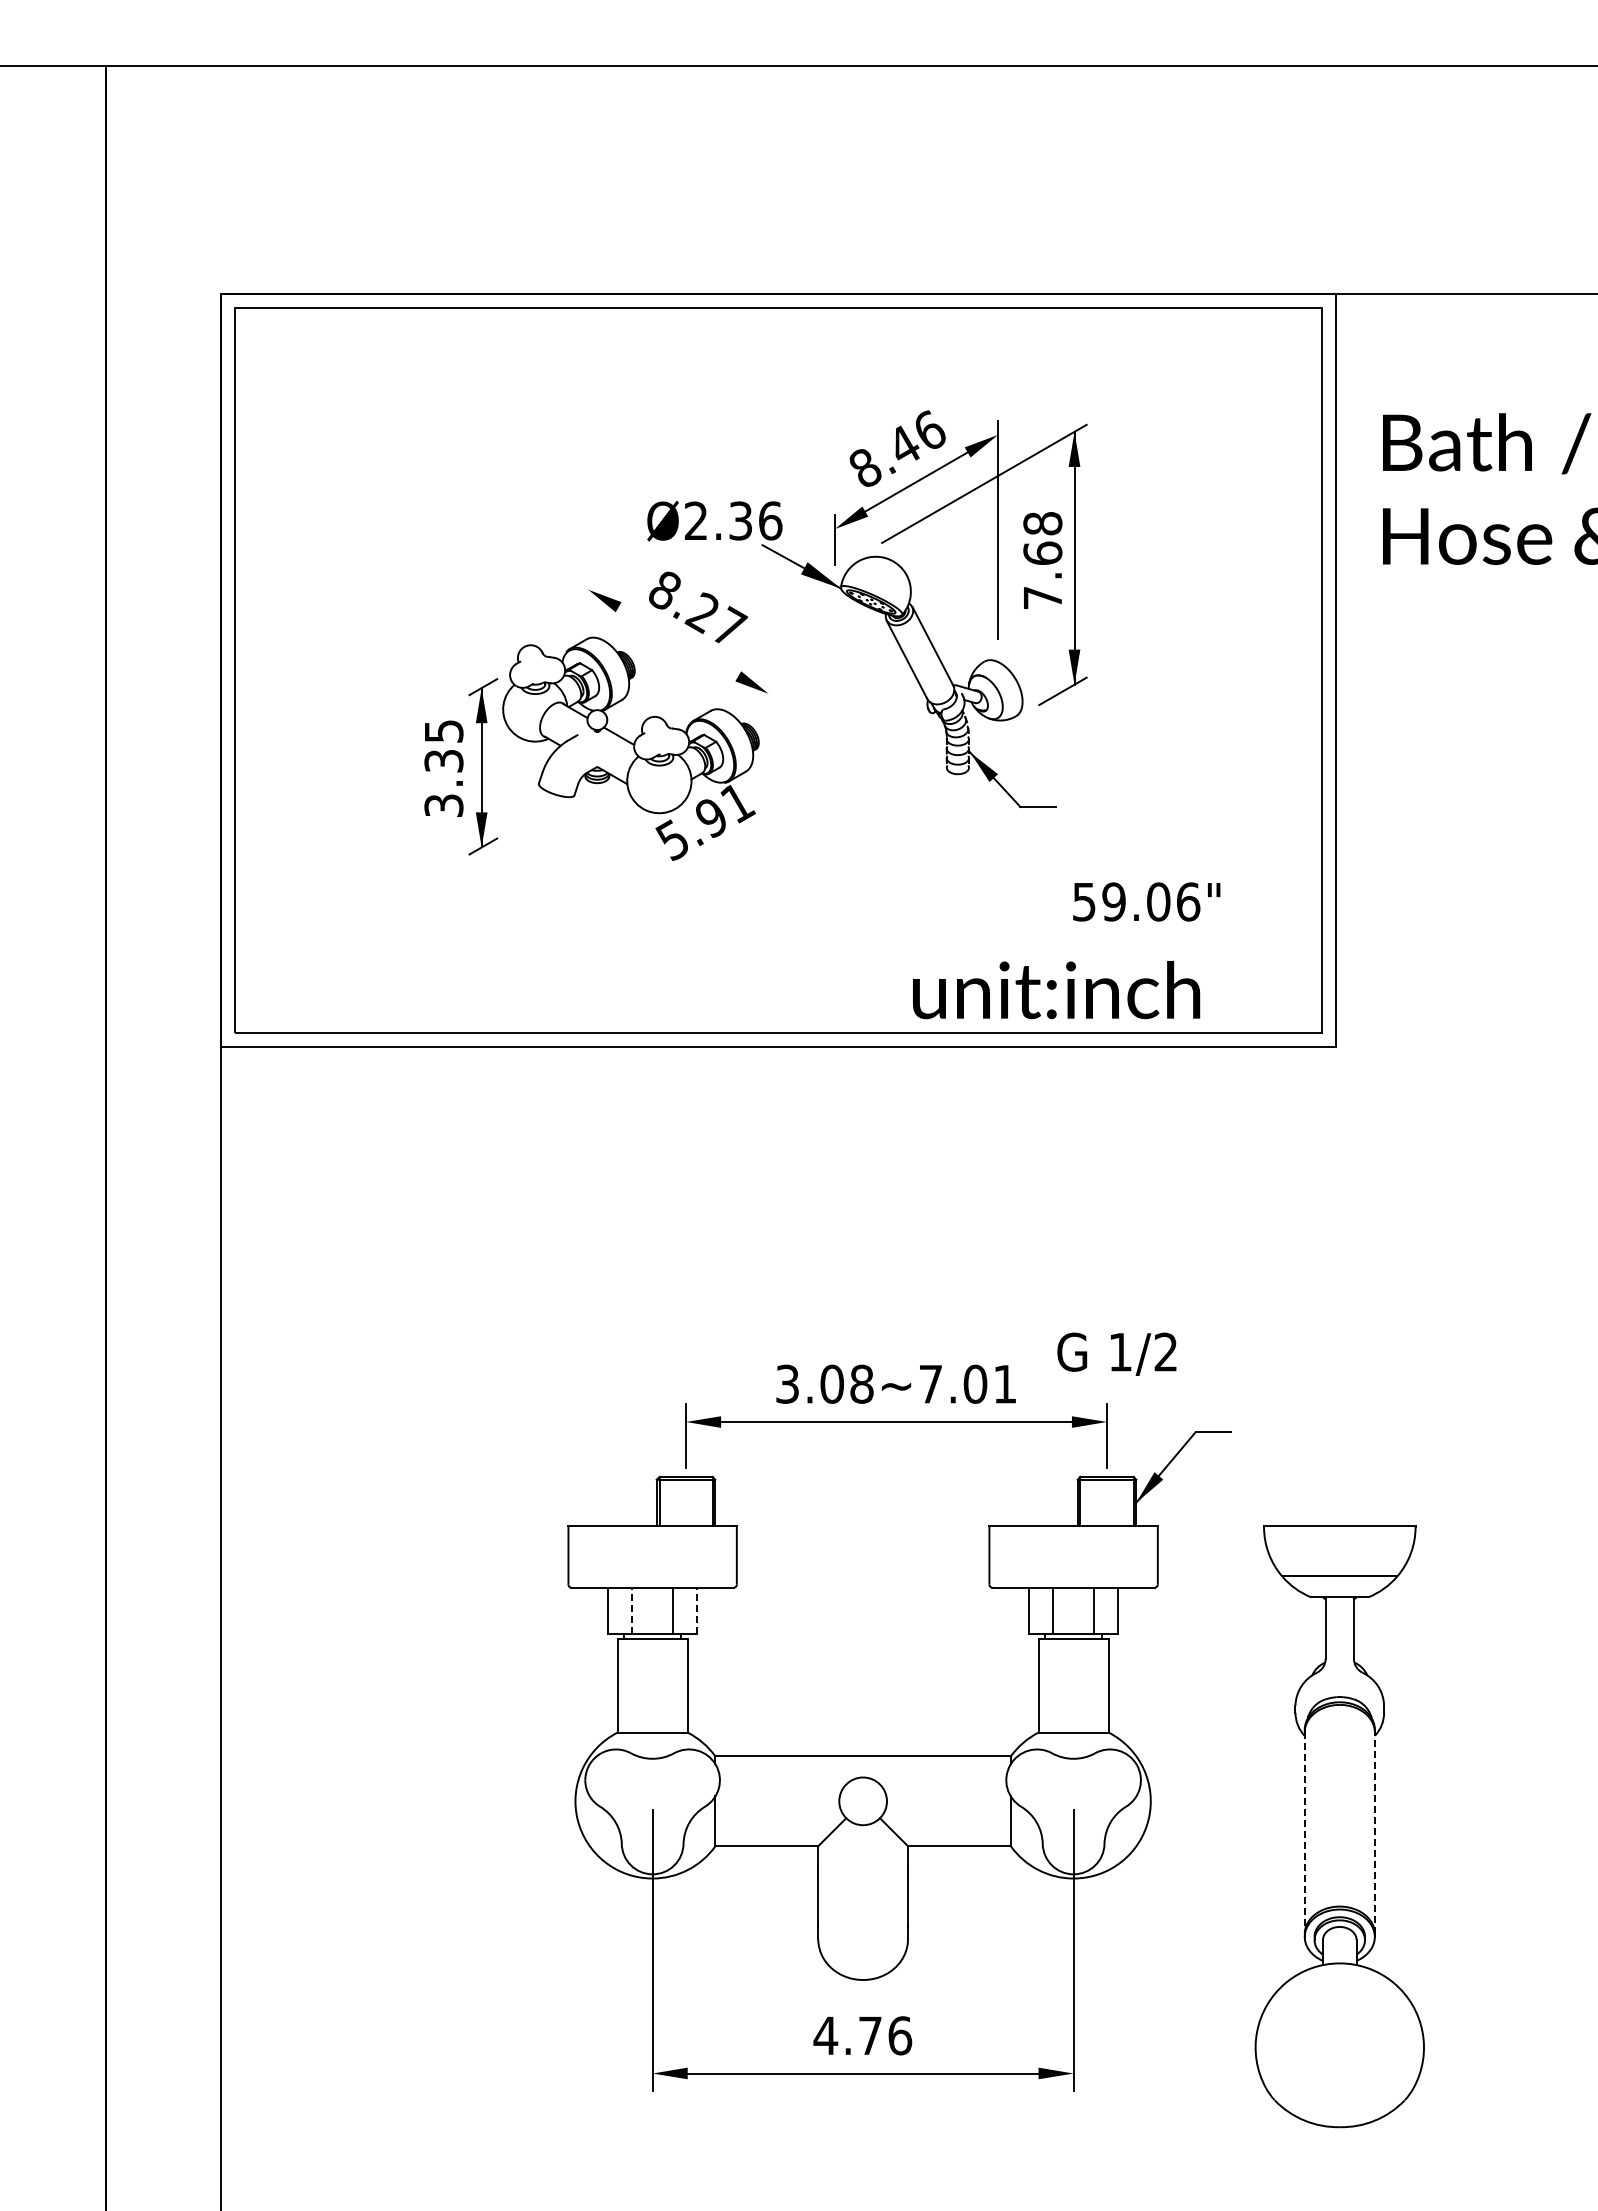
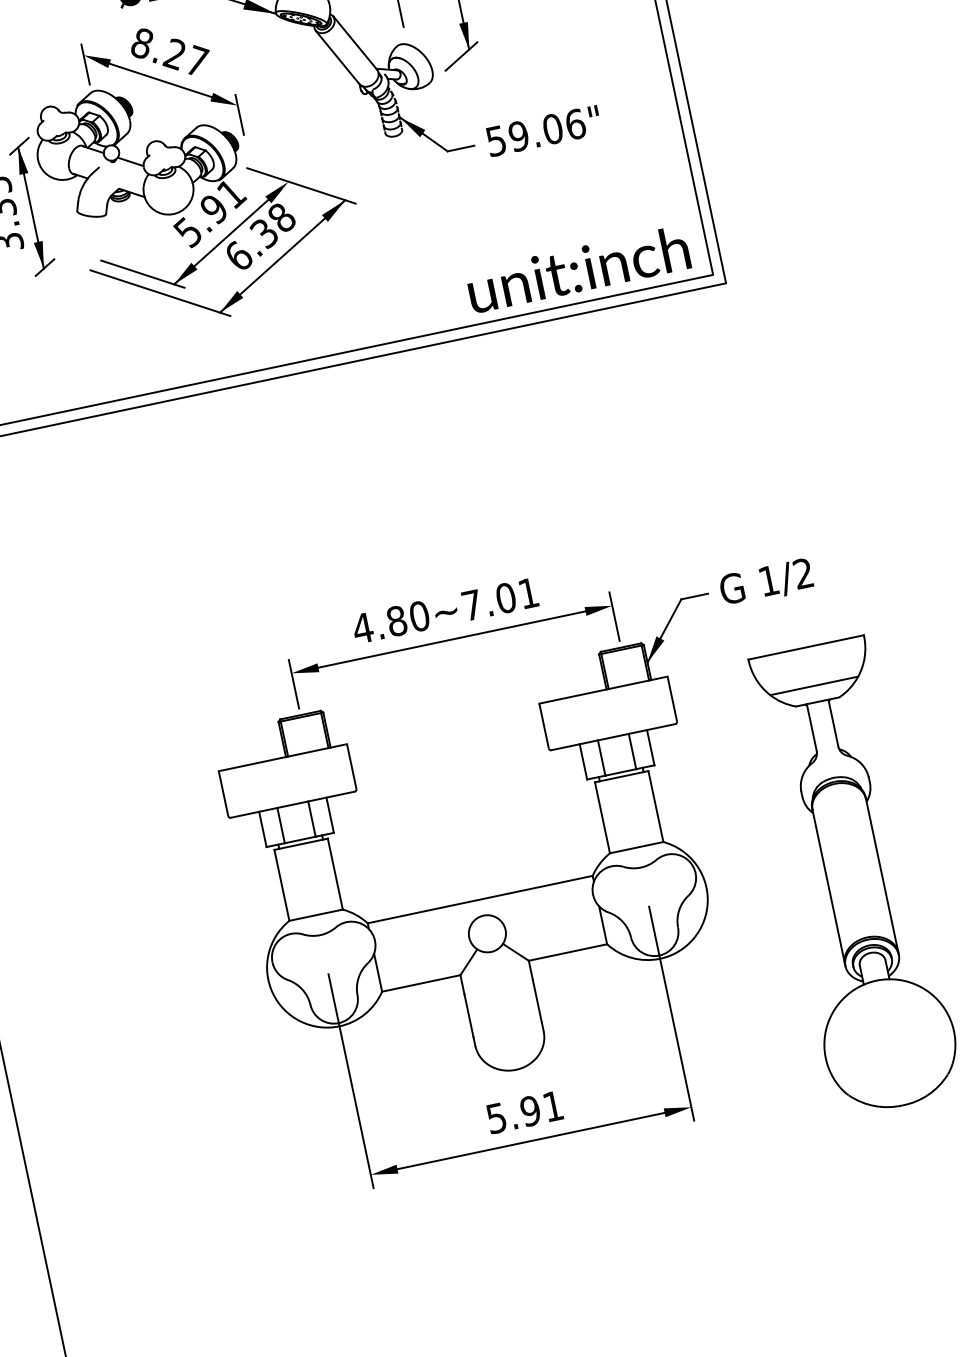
line: (588, 601) -> (85, 64), added
line: (678, 641) -> (160, 80), added
line: (768, 705) -> (239, 114), added
part: (714, 865) -> (224, 245), added
text: (1146, 901) -> (543, 130), moved
text: (1056, 990) -> (578, 269), moved
text: (1116, 1353) -> (766, 582), moved
text: (824, 1383) -> (390, 621), 3.08~7.01 -> 4.80~7.01
line: (632, 1610) -> (281, 825), dashed -> solid
line: (696, 1610) -> (329, 815), dashed -> solid
line: (1304, 1833) -> (828, 887), dashed -> solid
line: (1374, 1833) -> (881, 876), dashed -> solid
text: (862, 2035) -> (524, 1112), 4.76 -> 5.91

